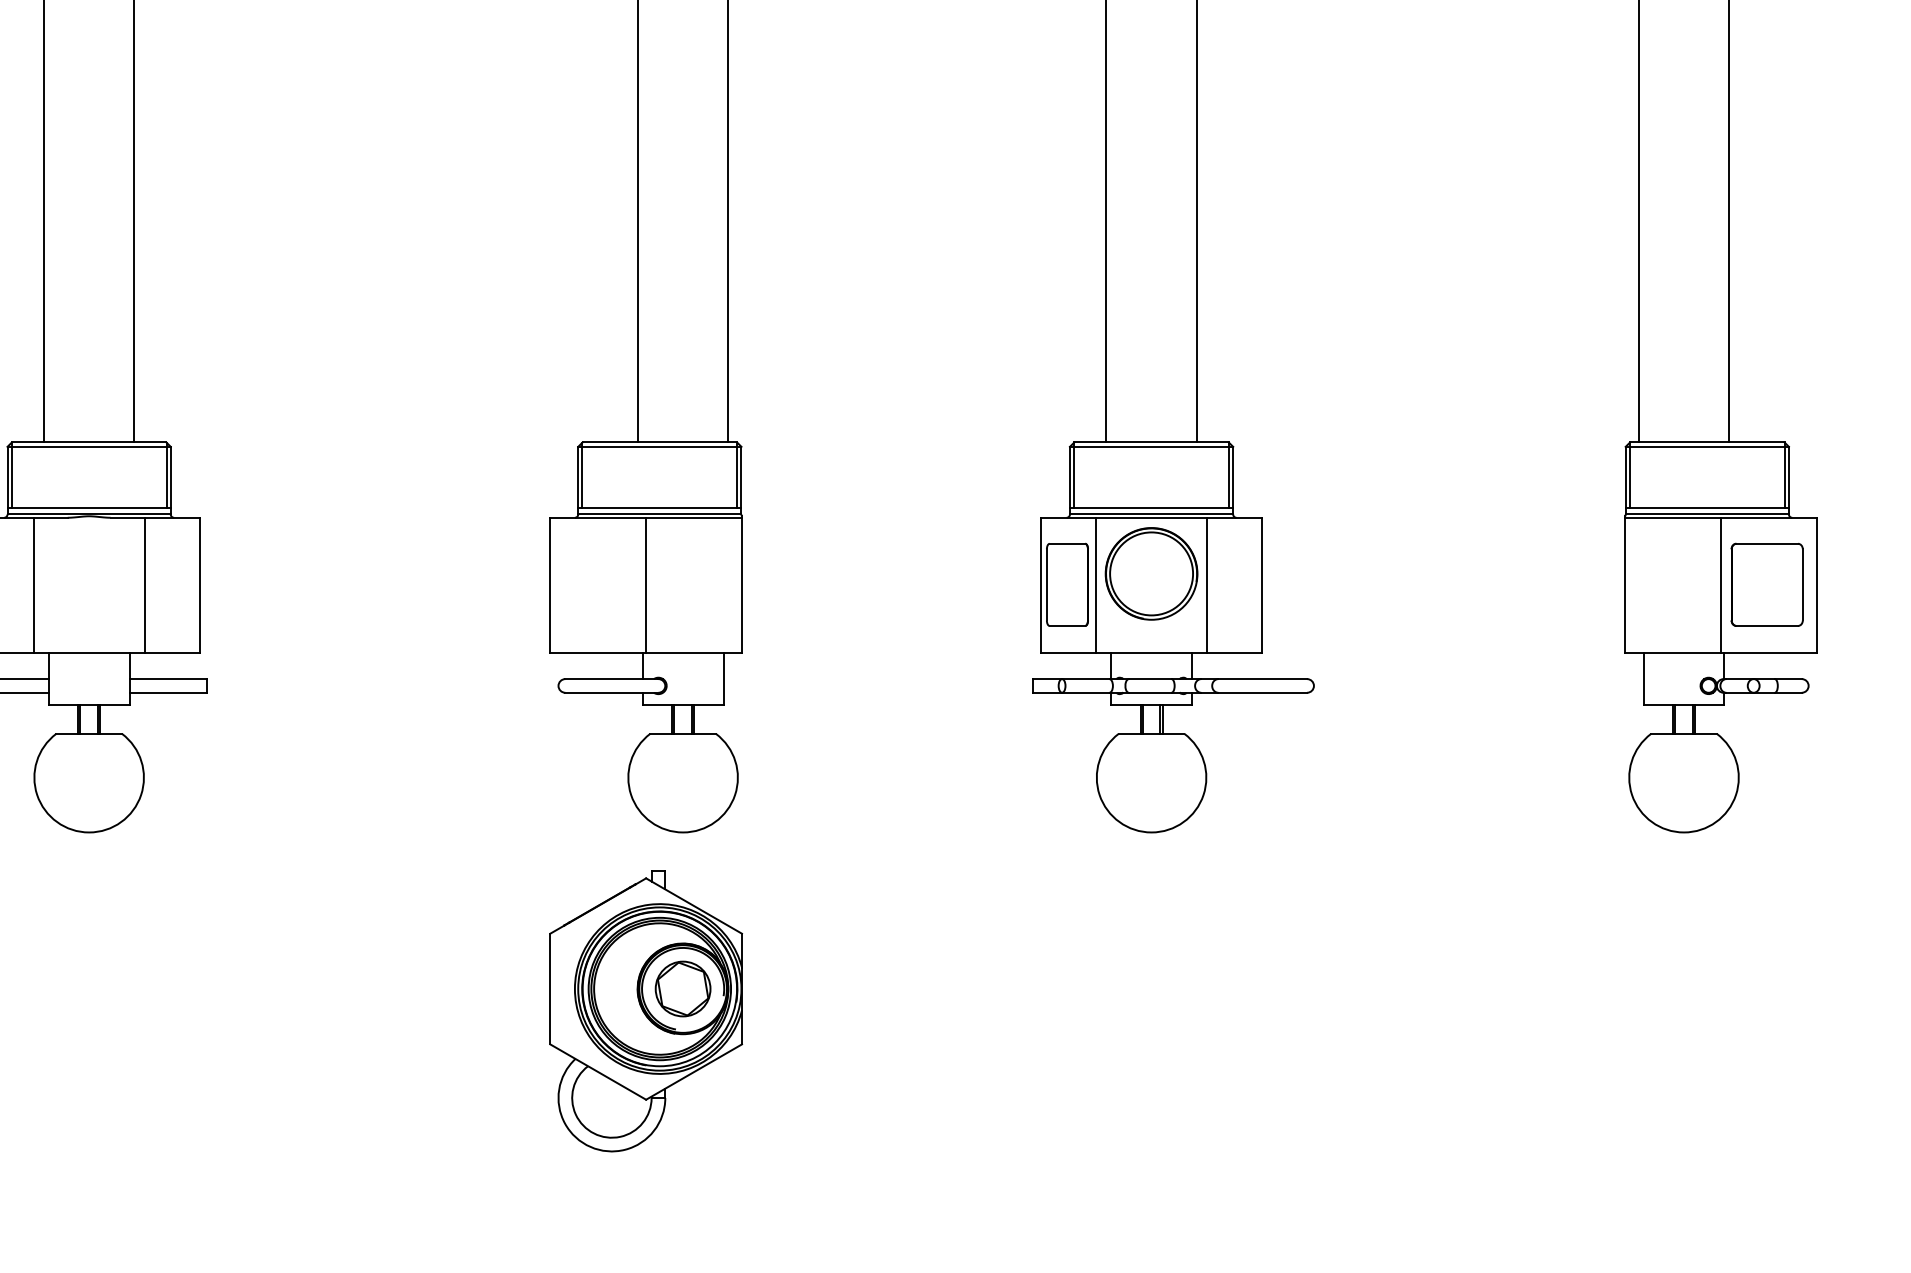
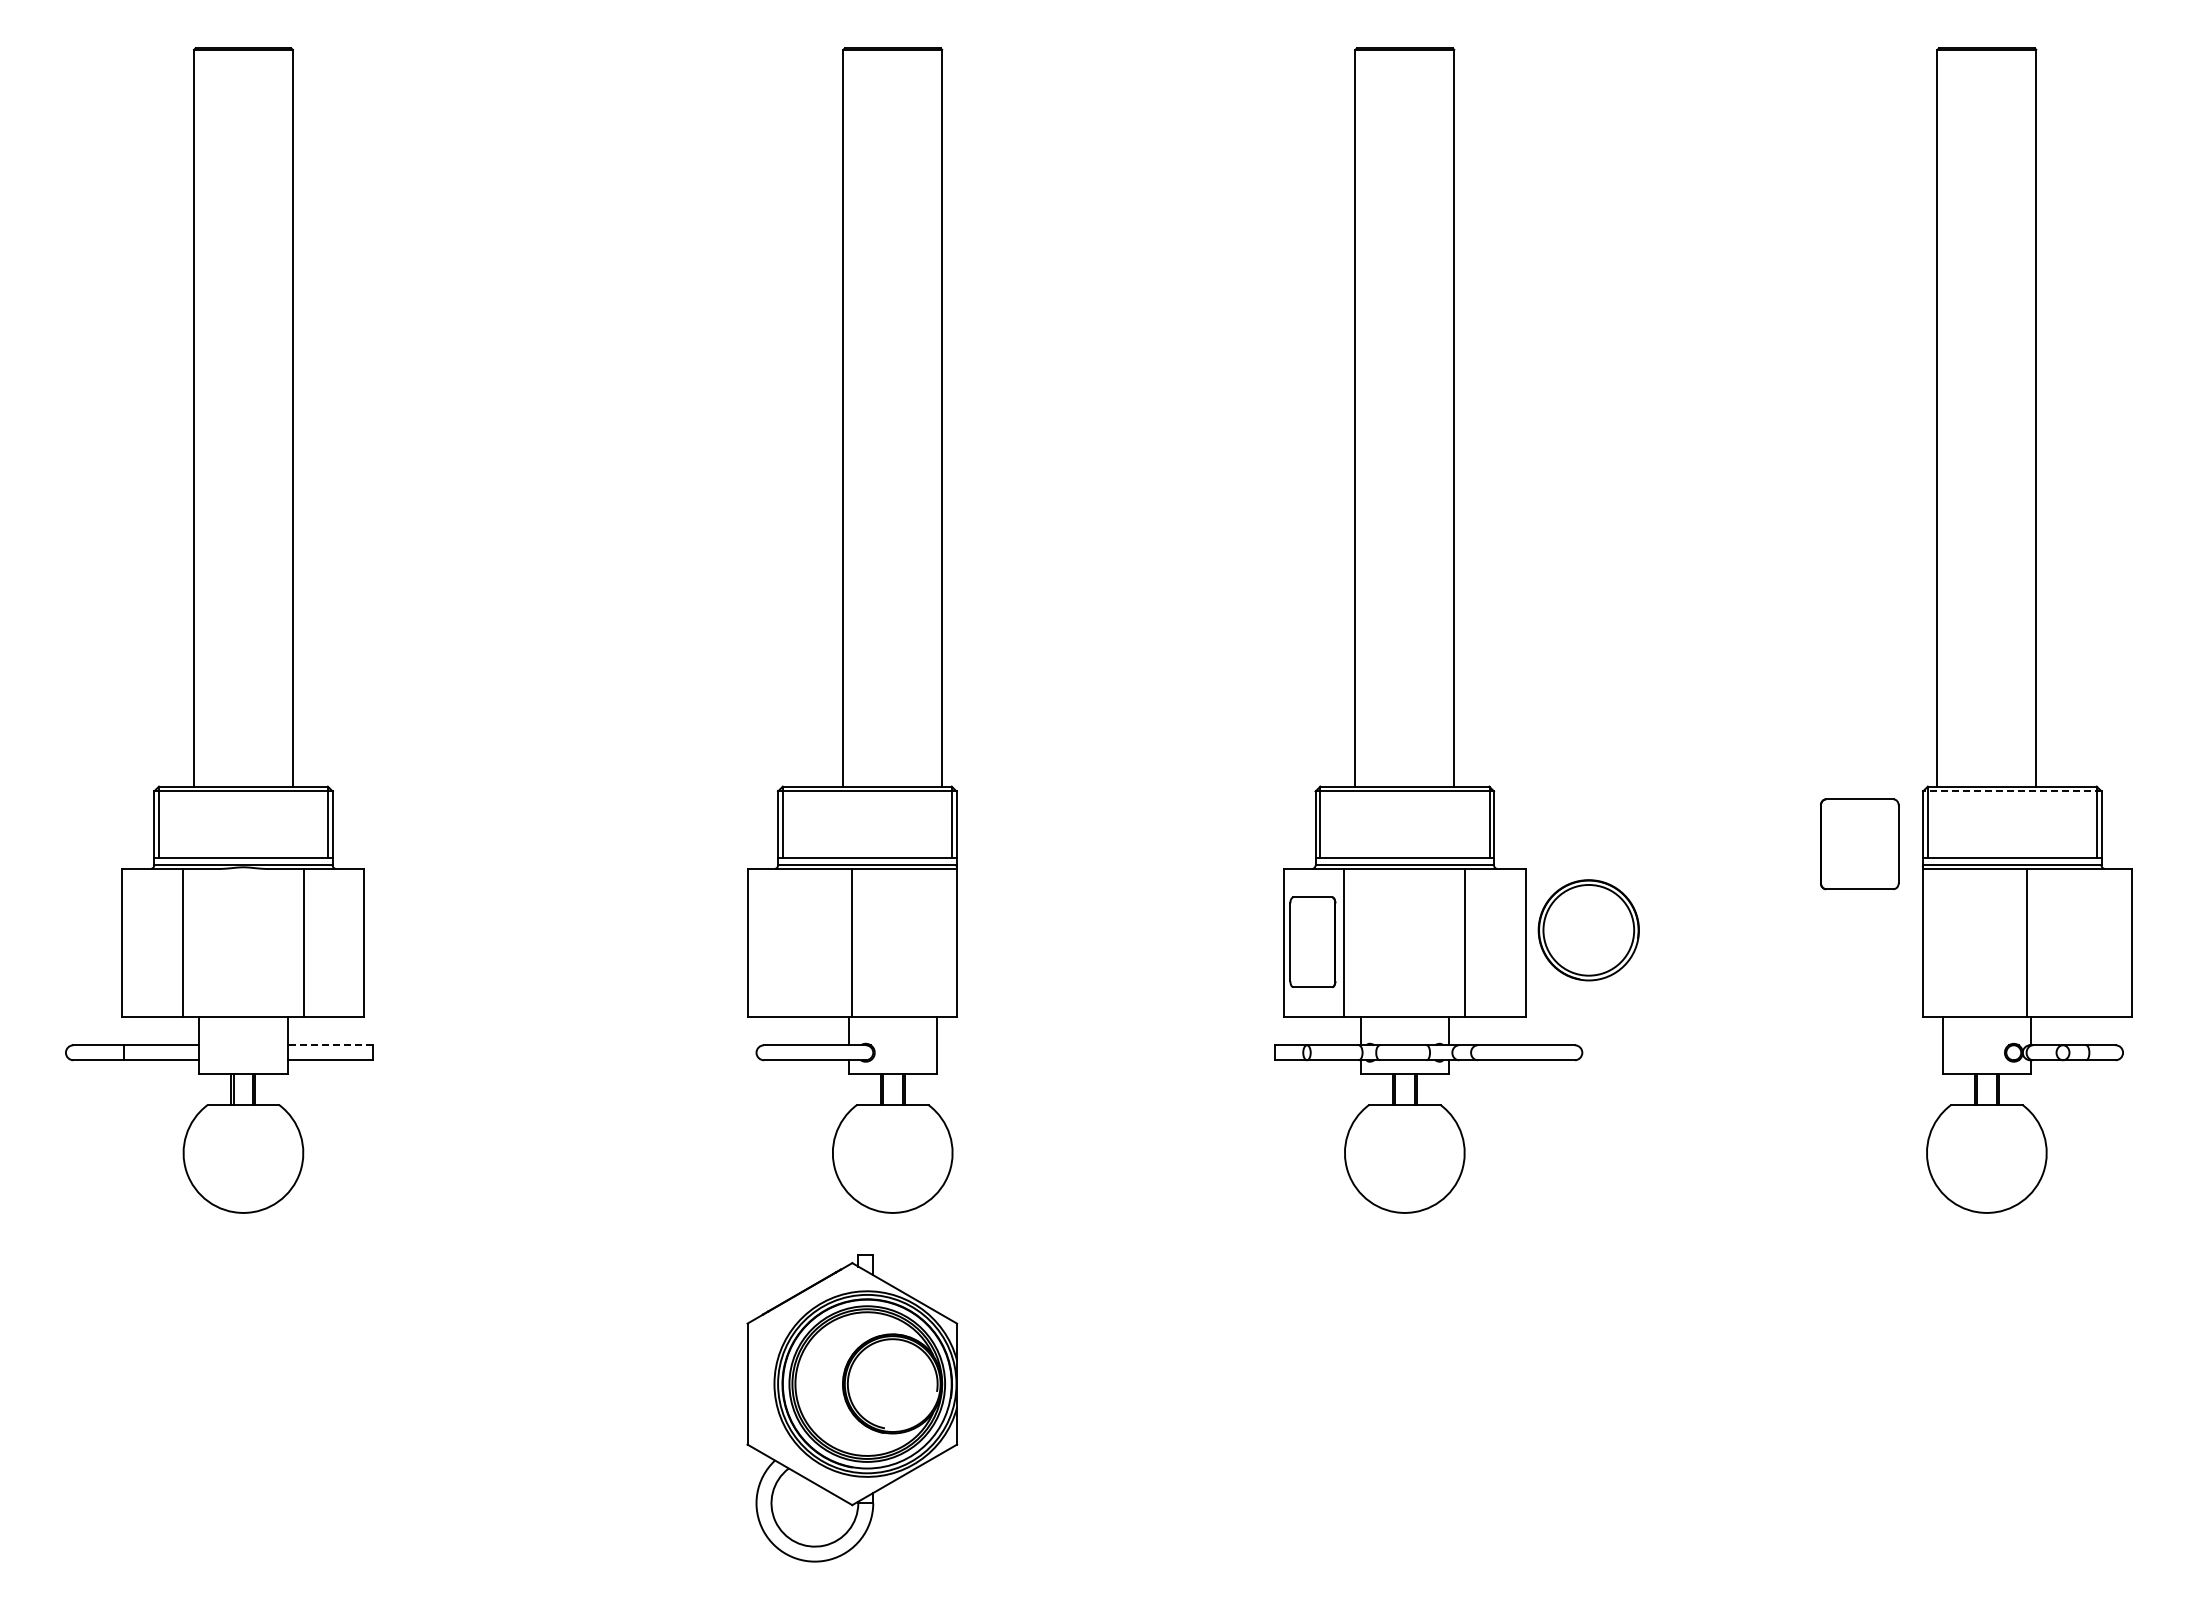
line: (1706, 446) -> (2011, 791), solid -> dashed
part: (1151, 574) -> (1588, 930), moved
part: (1766, 585) -> (1859, 844), moved
line: (168, 679) -> (330, 1045), solid -> dashed
part: (682, 988) -> (892, 1383), removed

